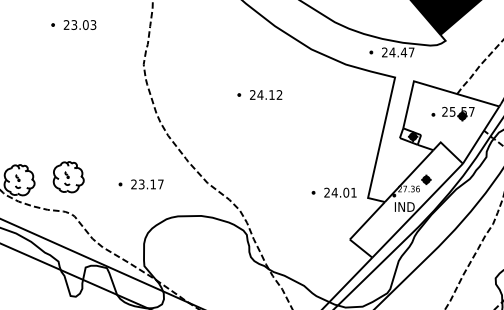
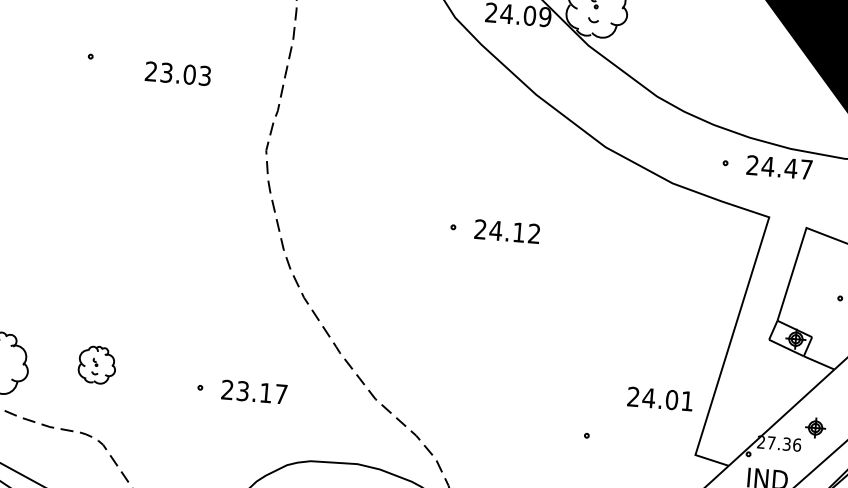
text: (79, 24) -> (177, 72), moved
part: (68, 177) -> (96, 365), size x0.6
text: (340, 192) -> (660, 398), moved

